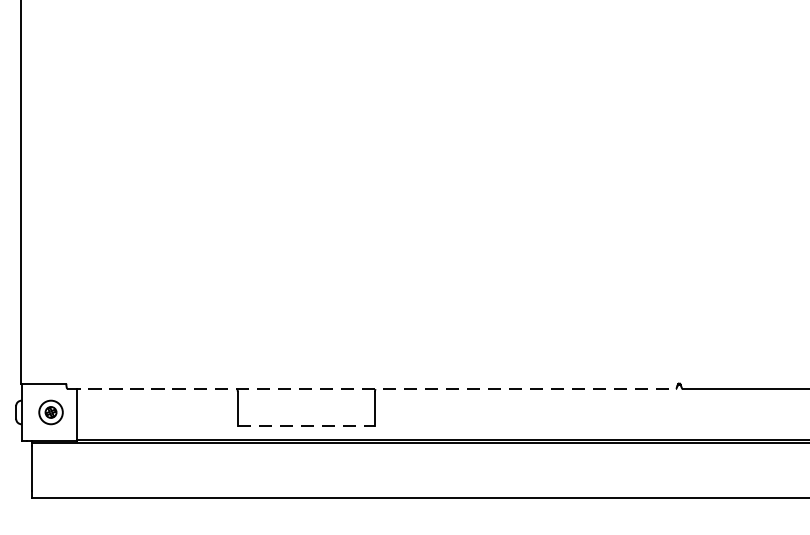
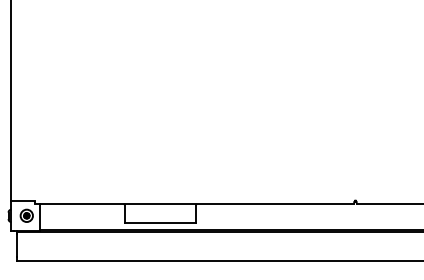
line: (373, 388) -> (195, 203), dashed -> solid
line: (306, 427) -> (160, 223), dashed -> solid

